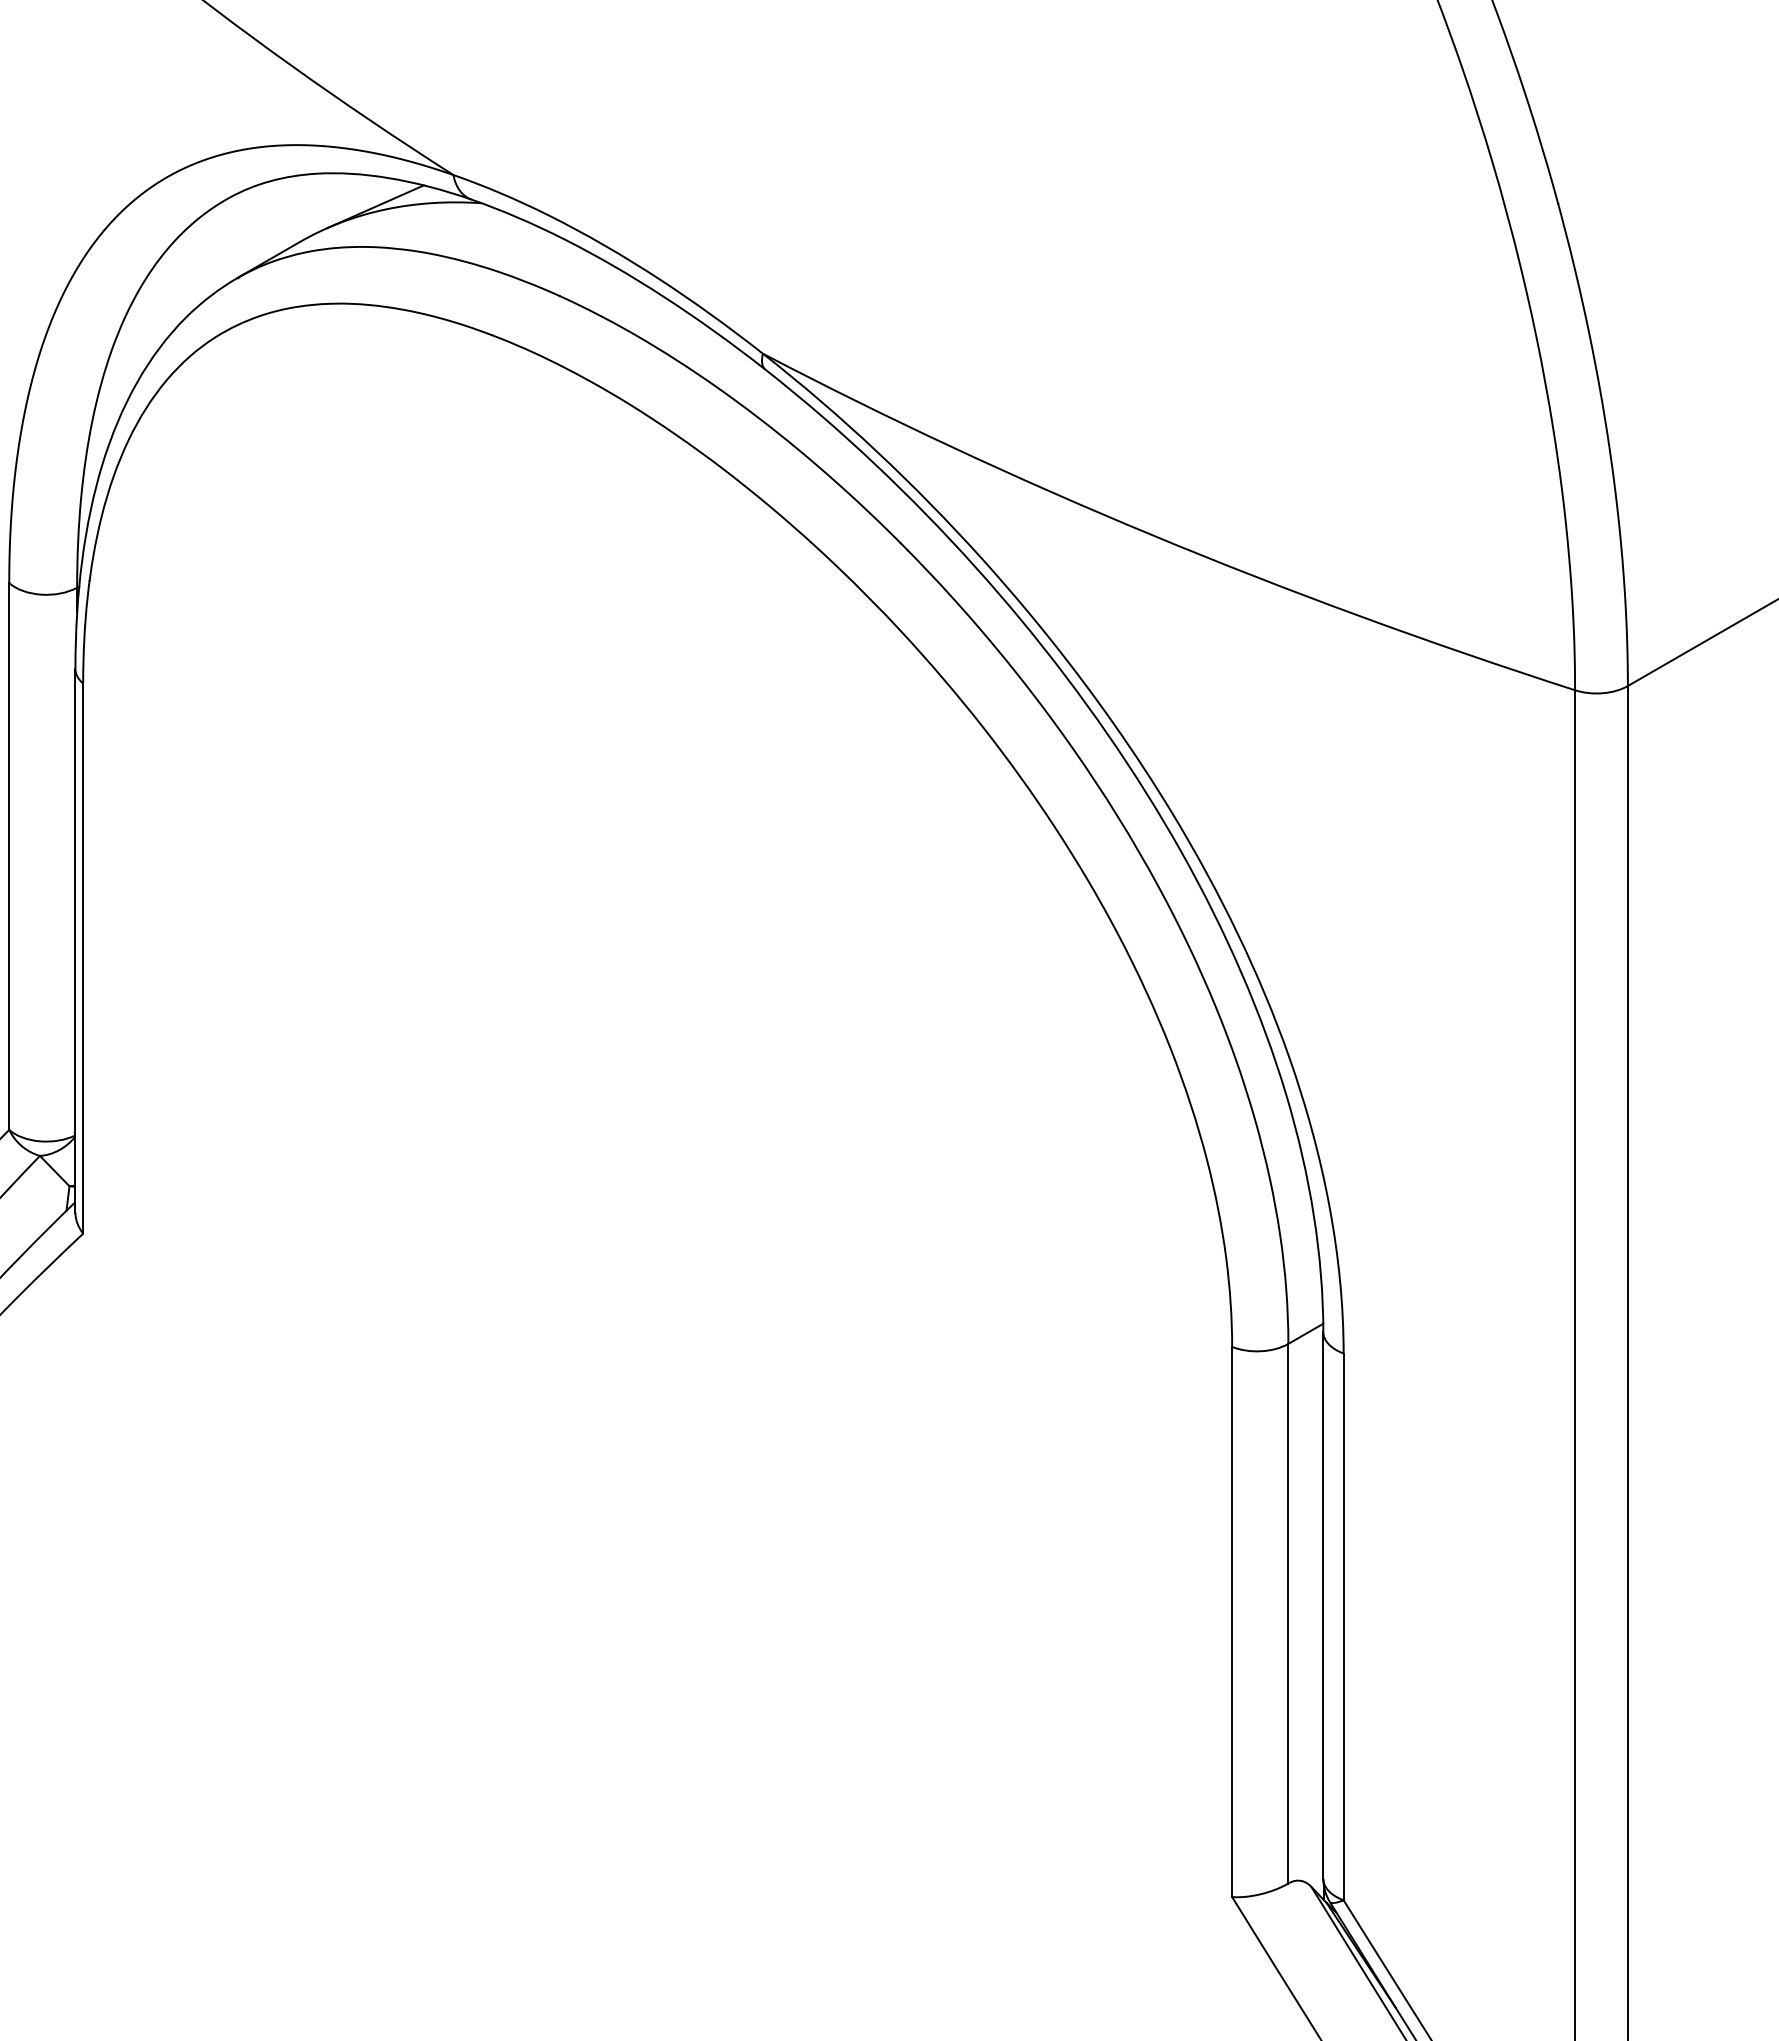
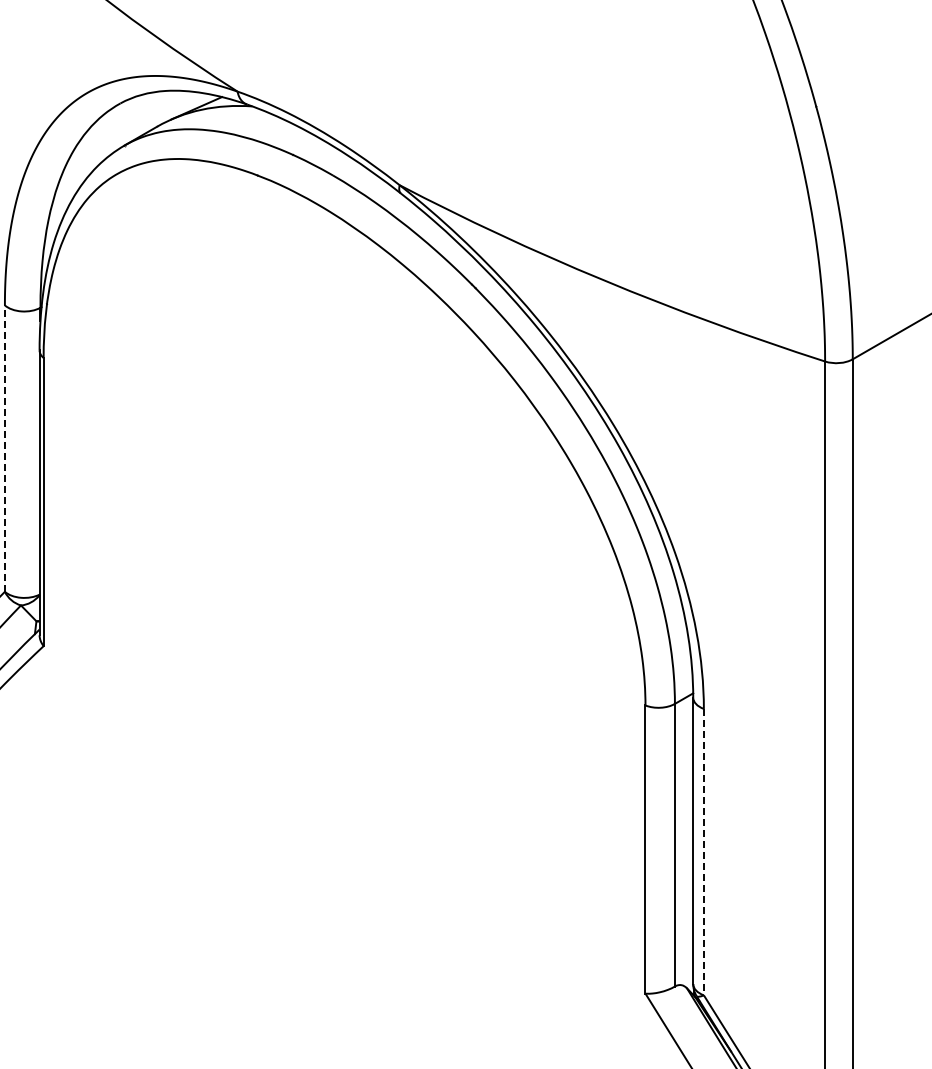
line: (8, 856) -> (4, 448), solid -> dashed
line: (1342, 1627) -> (703, 852), solid -> dashed

